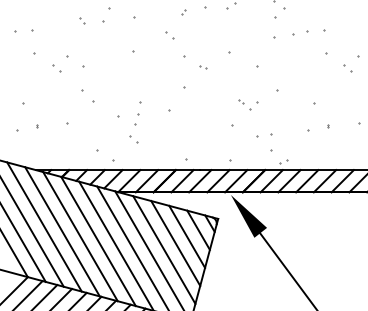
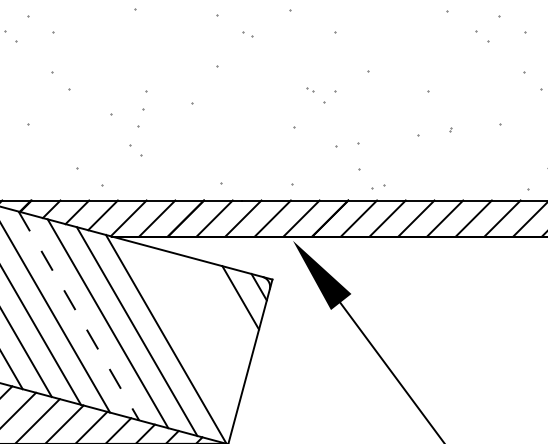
line: (187, 236) -> (222, 307), removed
line: (98, 241) -> (78, 316), solid -> dashed
line: (175, 243) -> (203, 319), removed
line: (164, 249) -> (185, 328), removed

